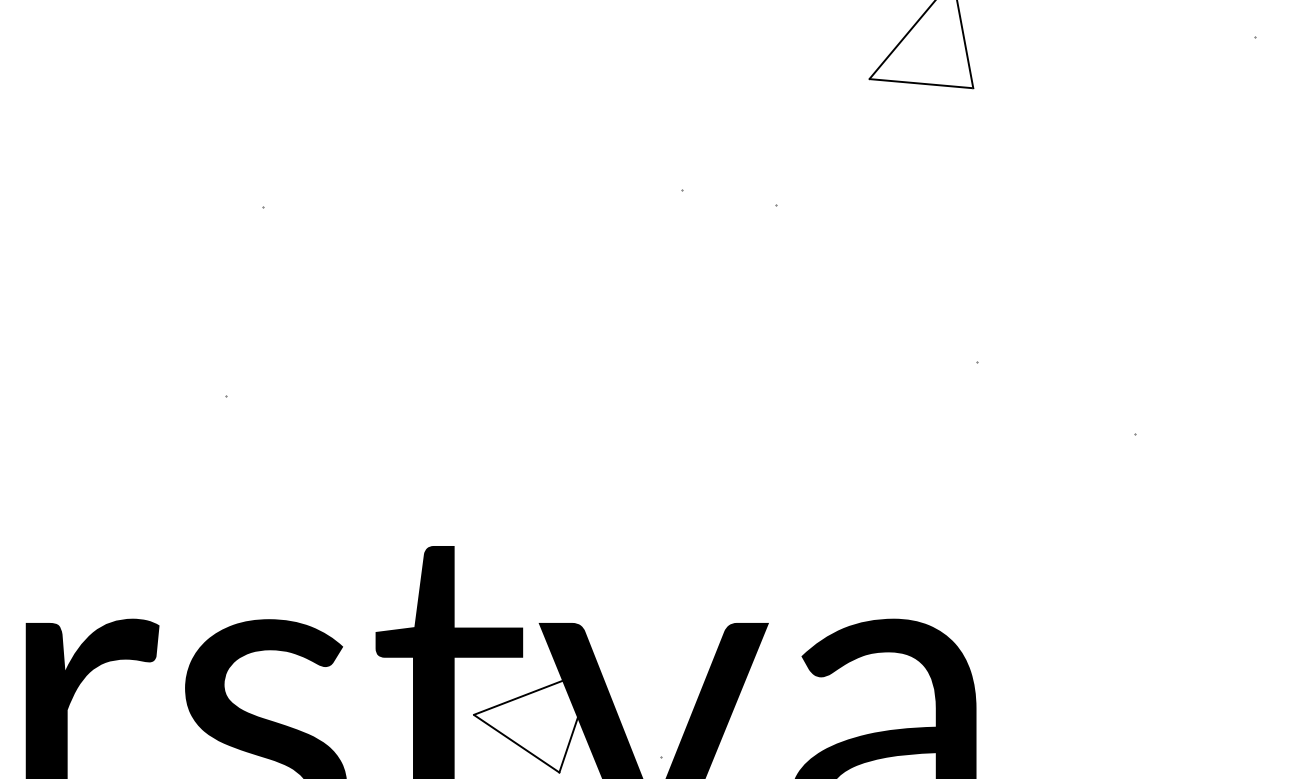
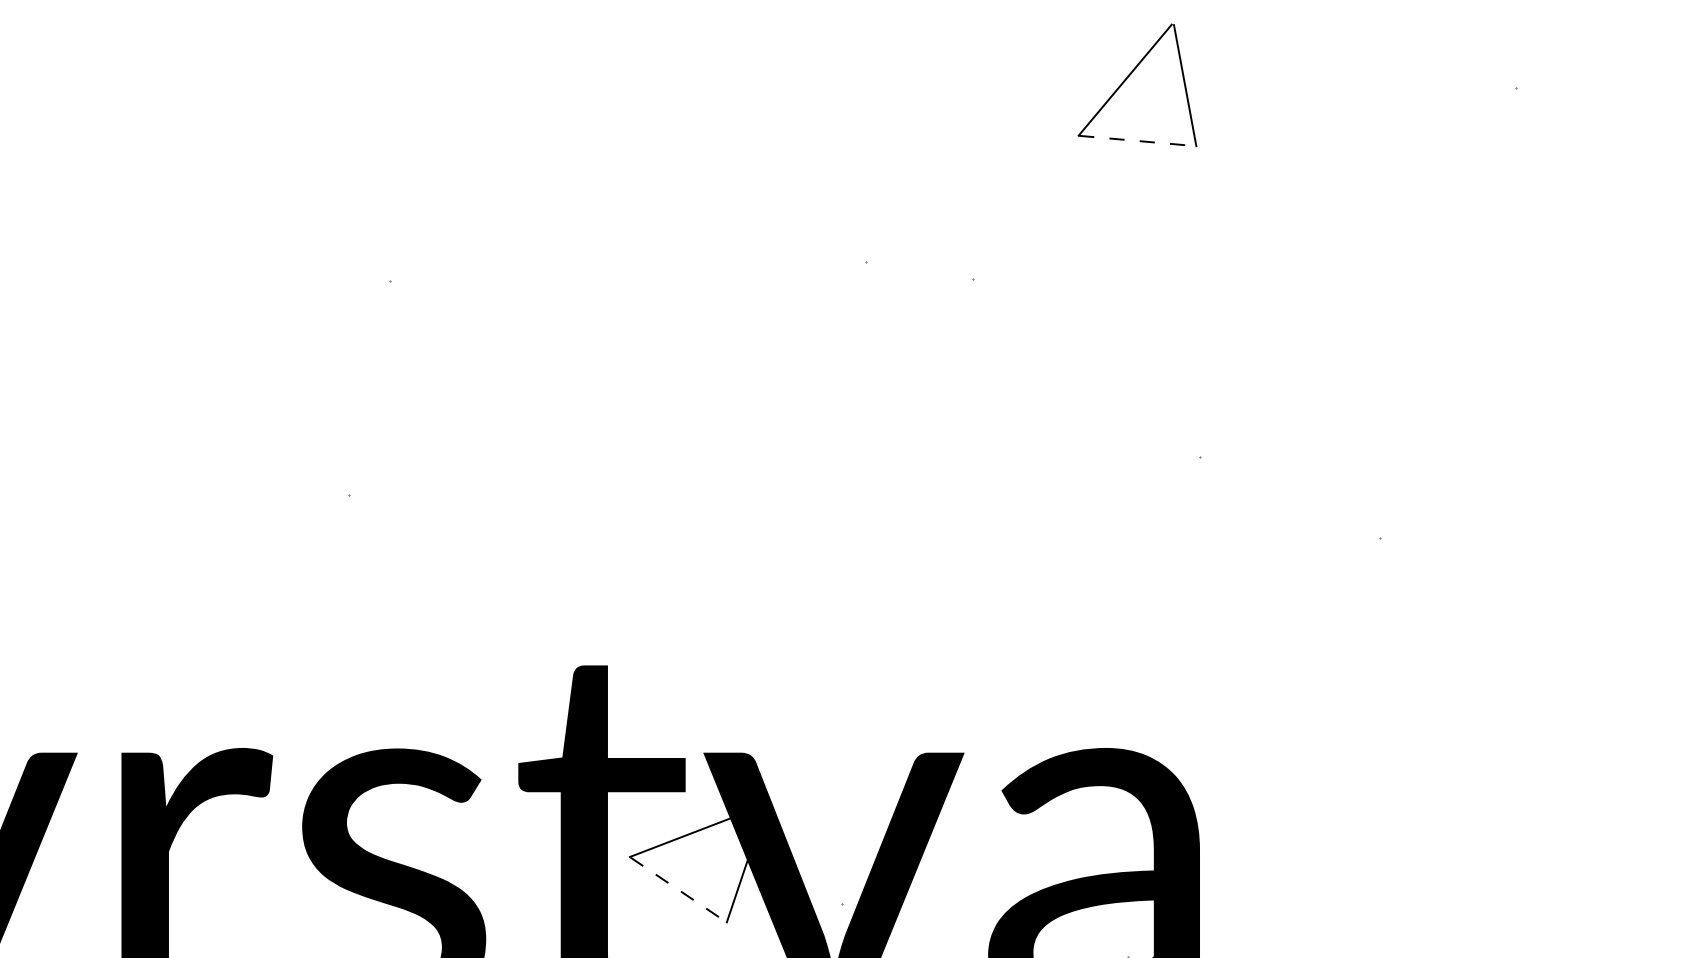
line: (920, 83) -> (1136, 140), solid -> dashed
line: (516, 743) -> (678, 889), solid -> dashed

